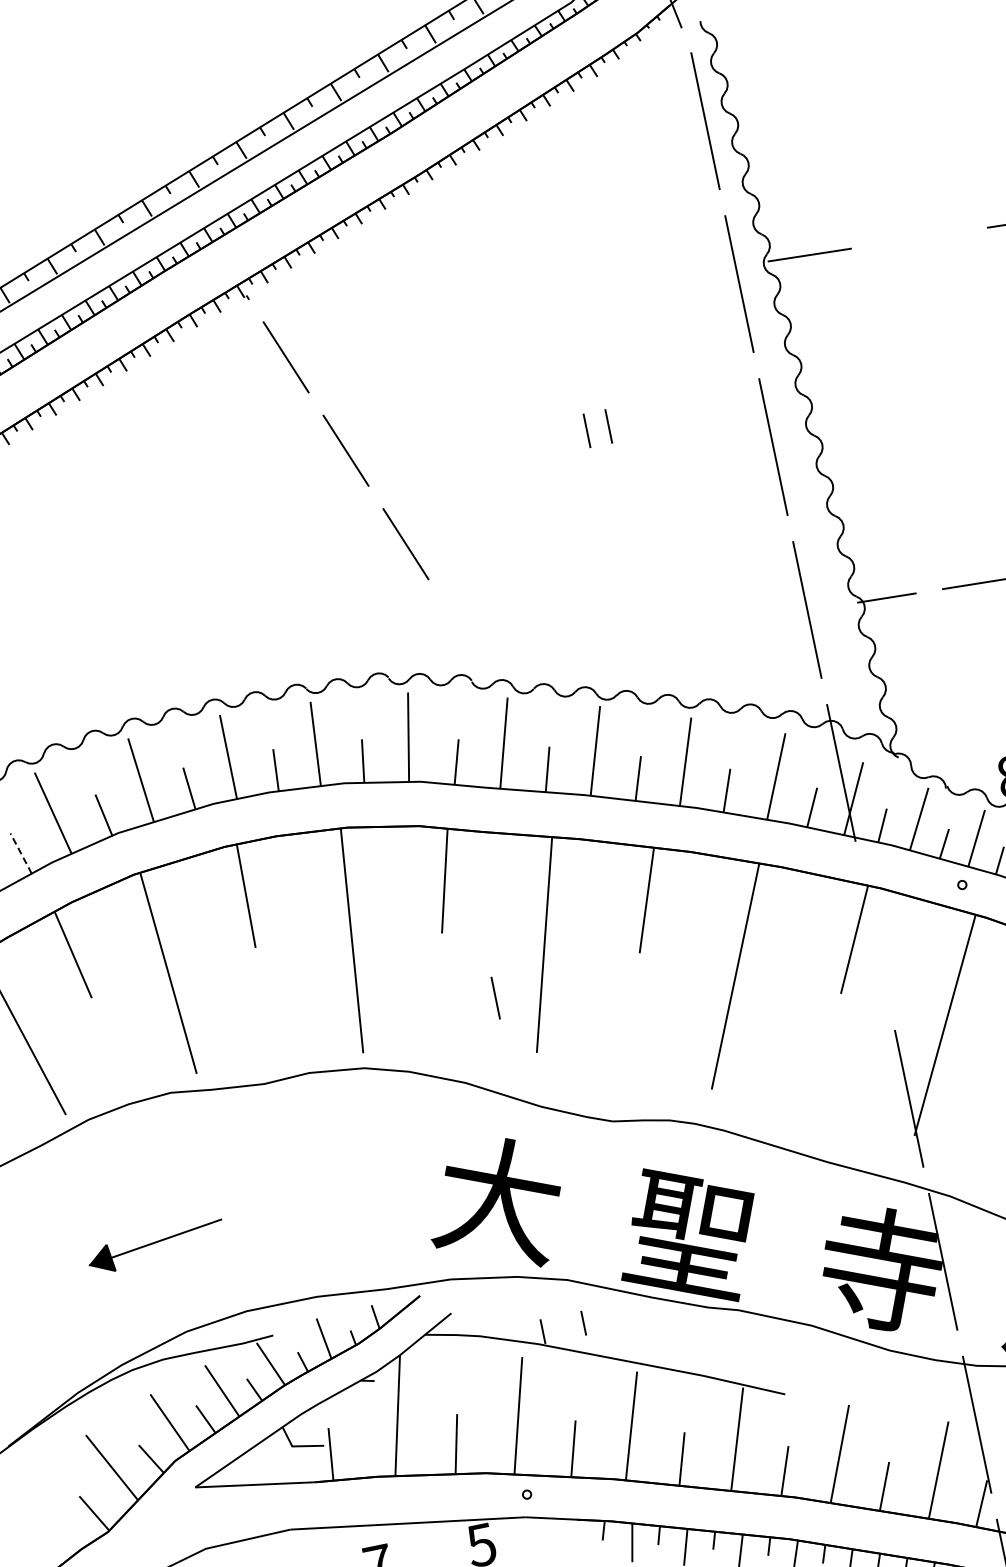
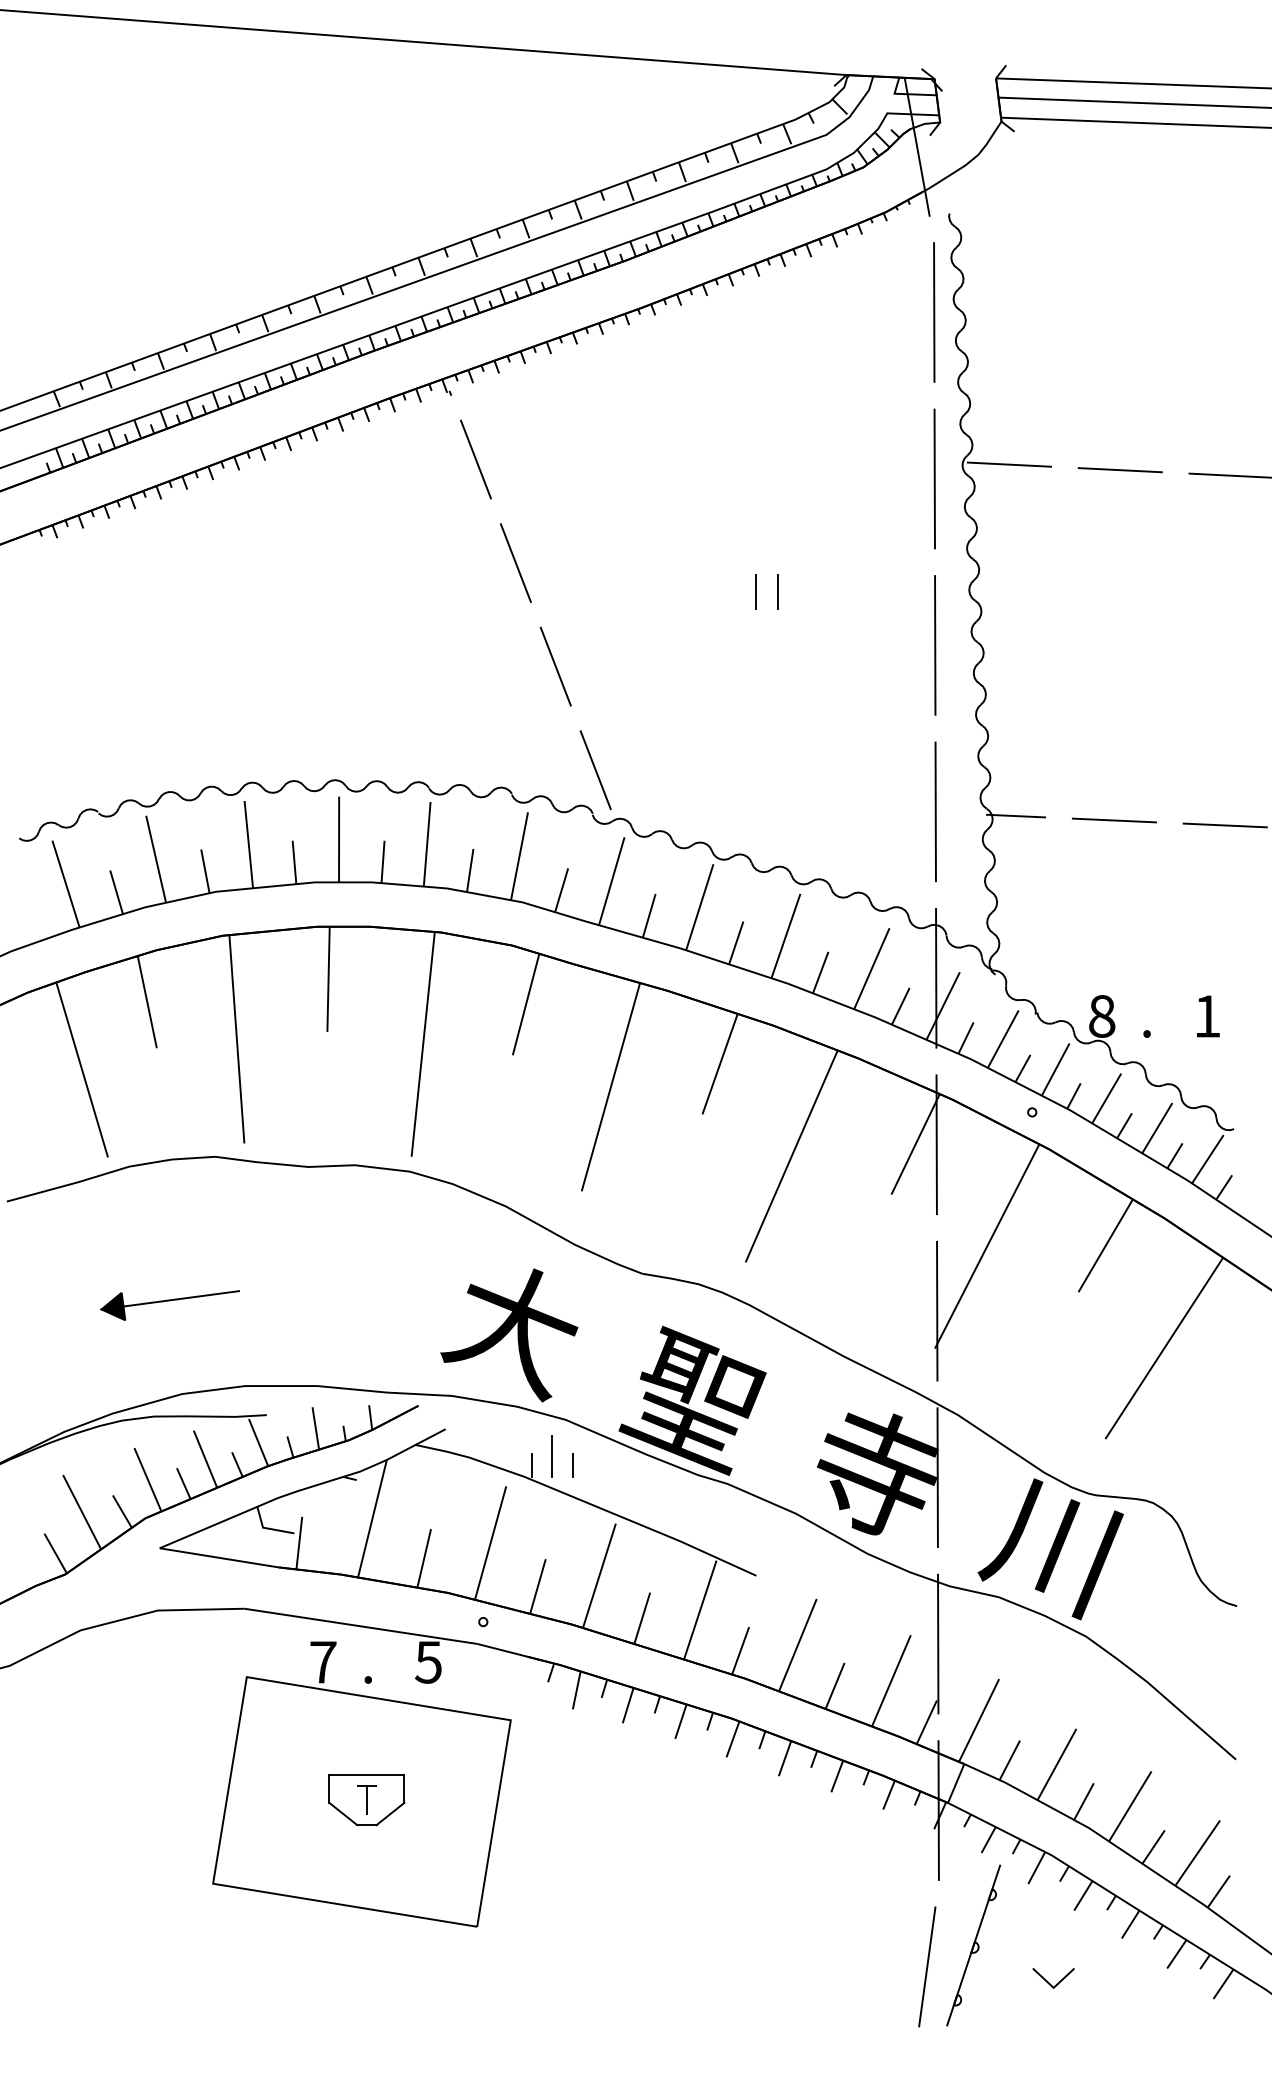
line: (918, 238) -> (1119, 470), added
line: (465, 636) -> (595, 769), added
line: (21, 853) -> (116, 892), dashed -> solid
line: (874, 935) -> (936, 1144), added
line: (494, 998) -> (551, 1456), moved

